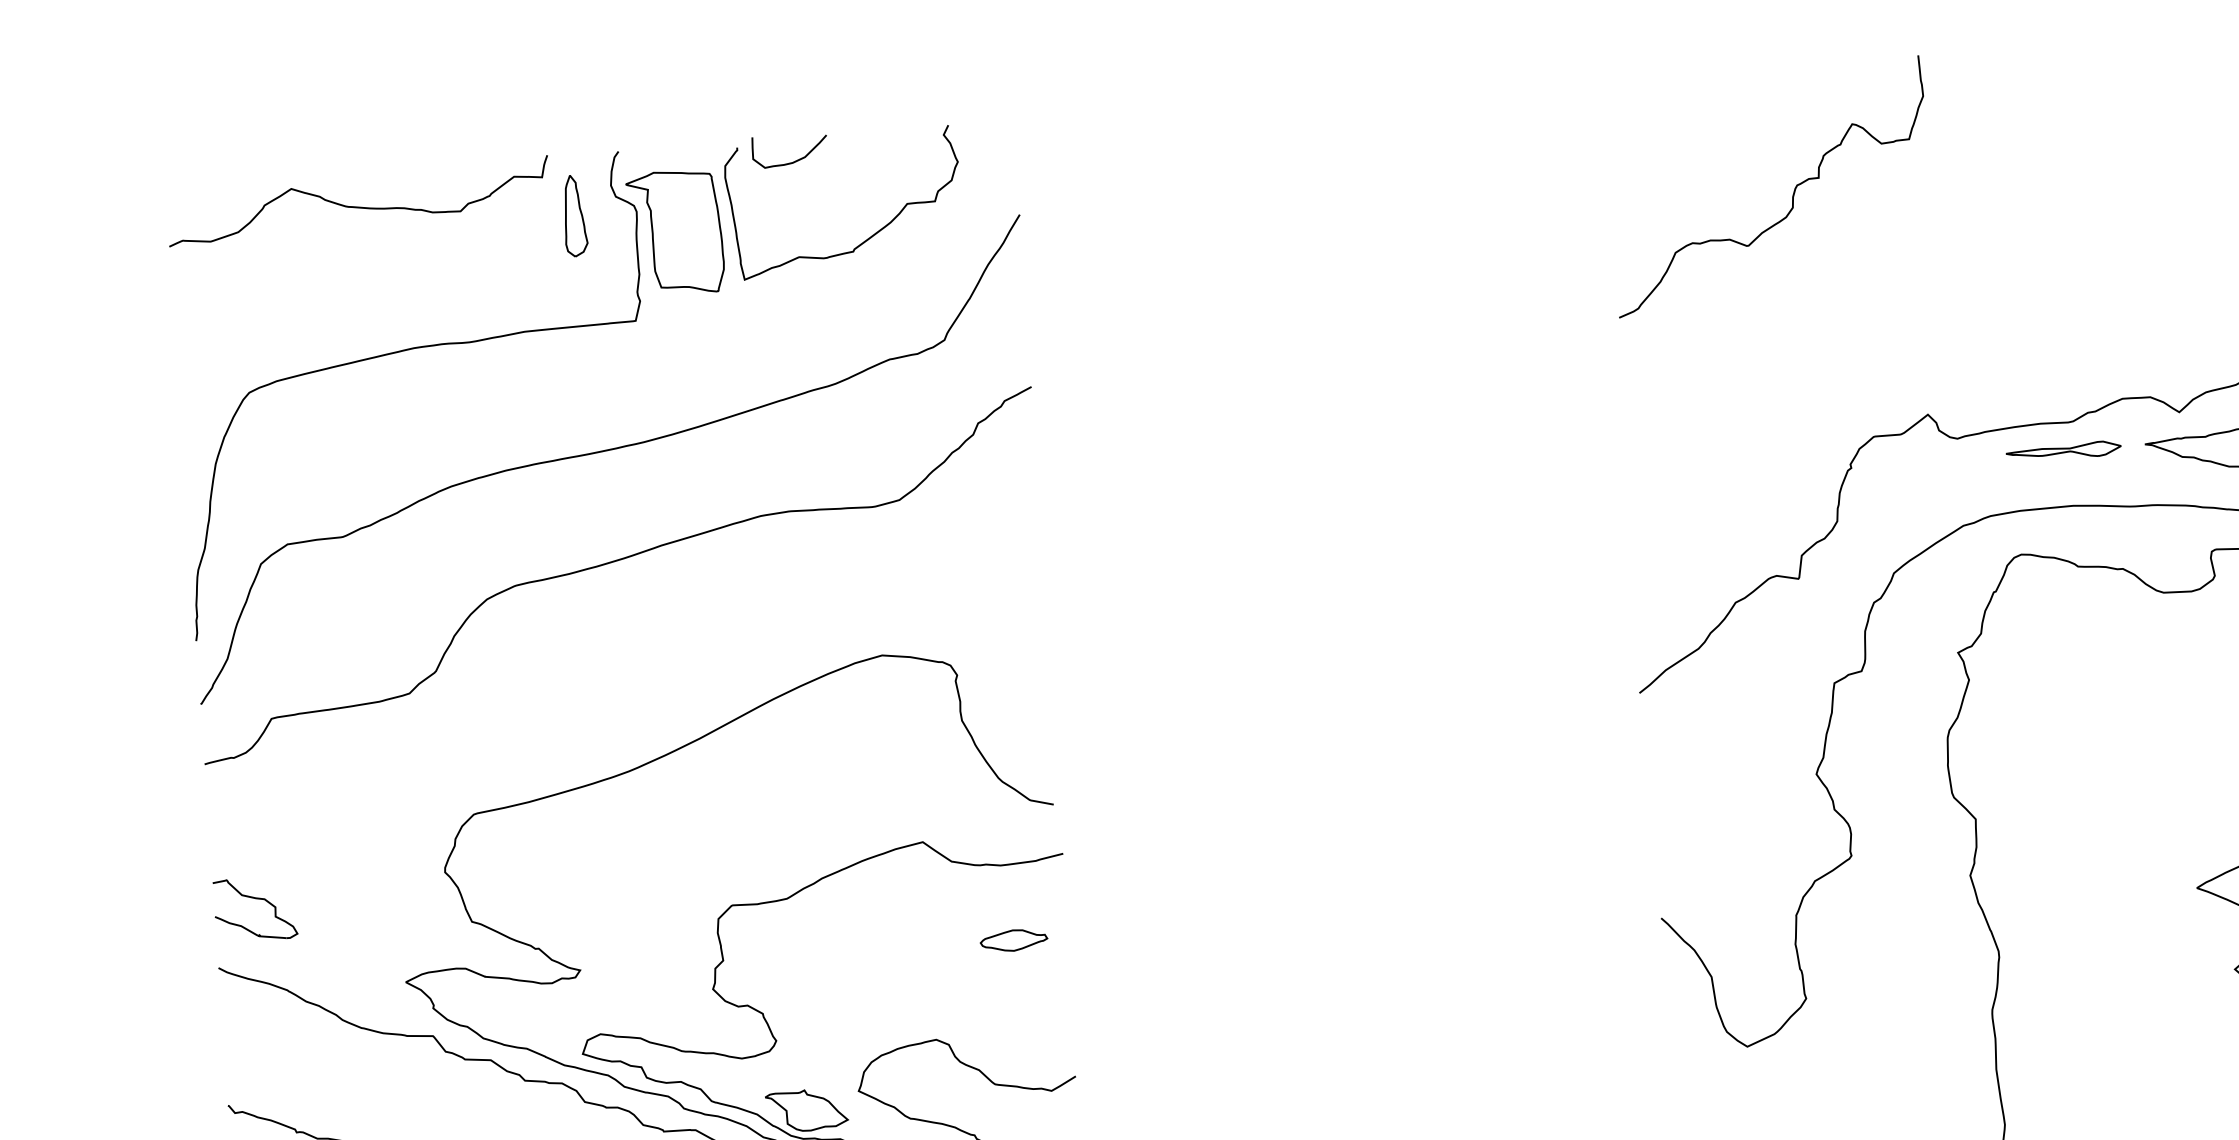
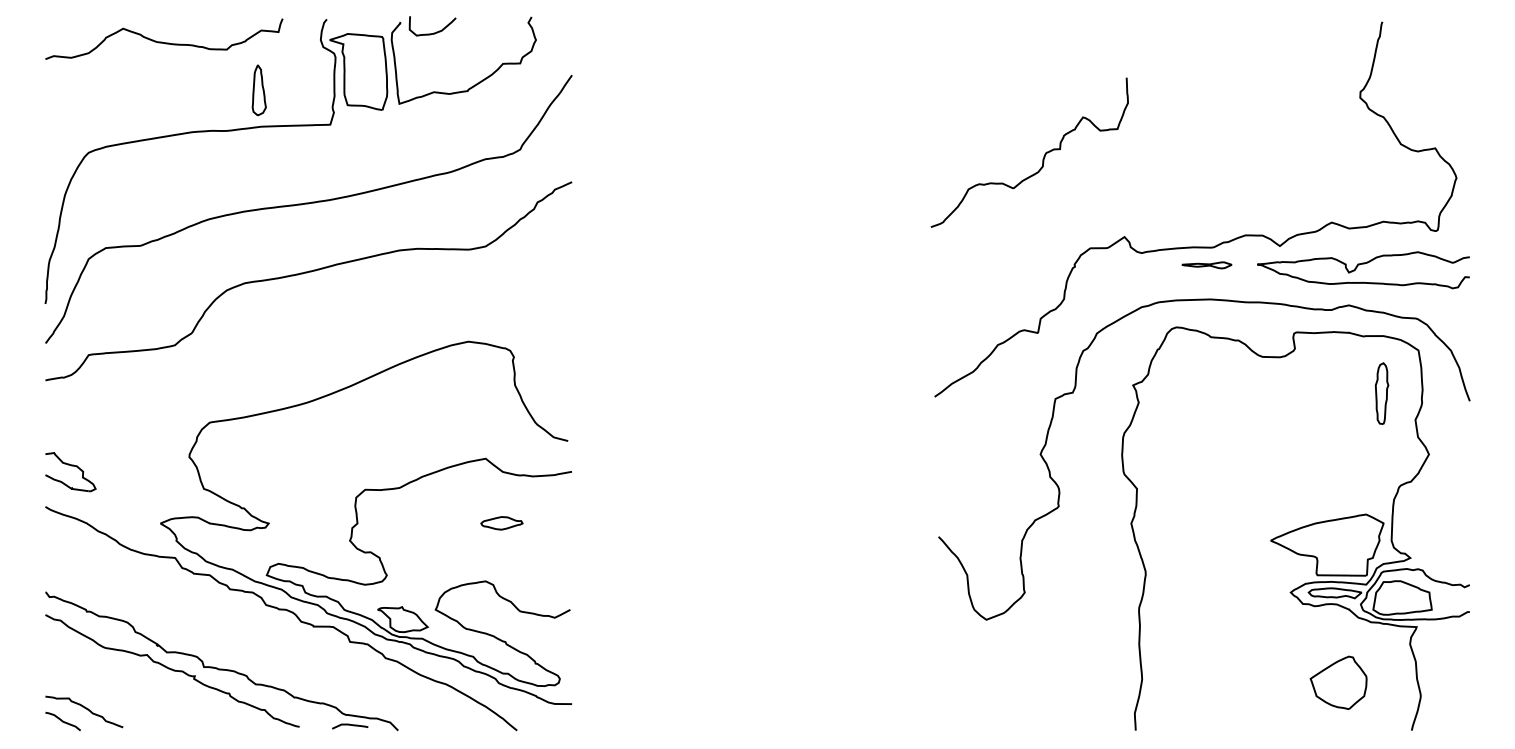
curve: (1792, 191) -> (1043, 156), moved
part: (573, 216) -> (258, 90), moved
part: (2063, 451) -> (1206, 265), size x0.7
part: (1013, 940) -> (501, 523), moved

